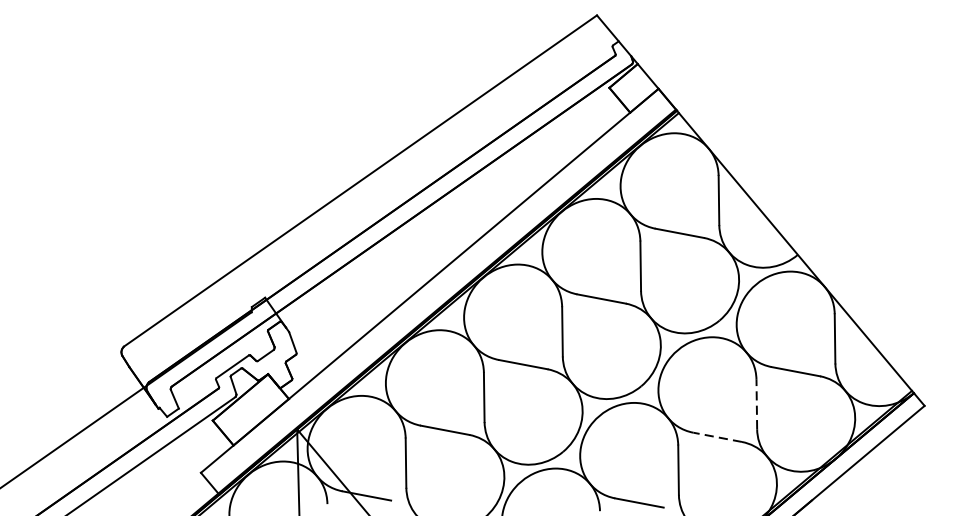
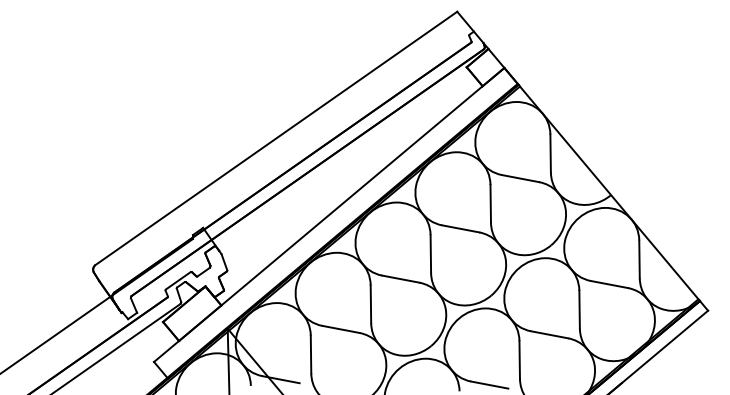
line: (756, 404) -> (579, 309), dashed -> solid
line: (717, 436) -> (549, 334), dashed -> solid

